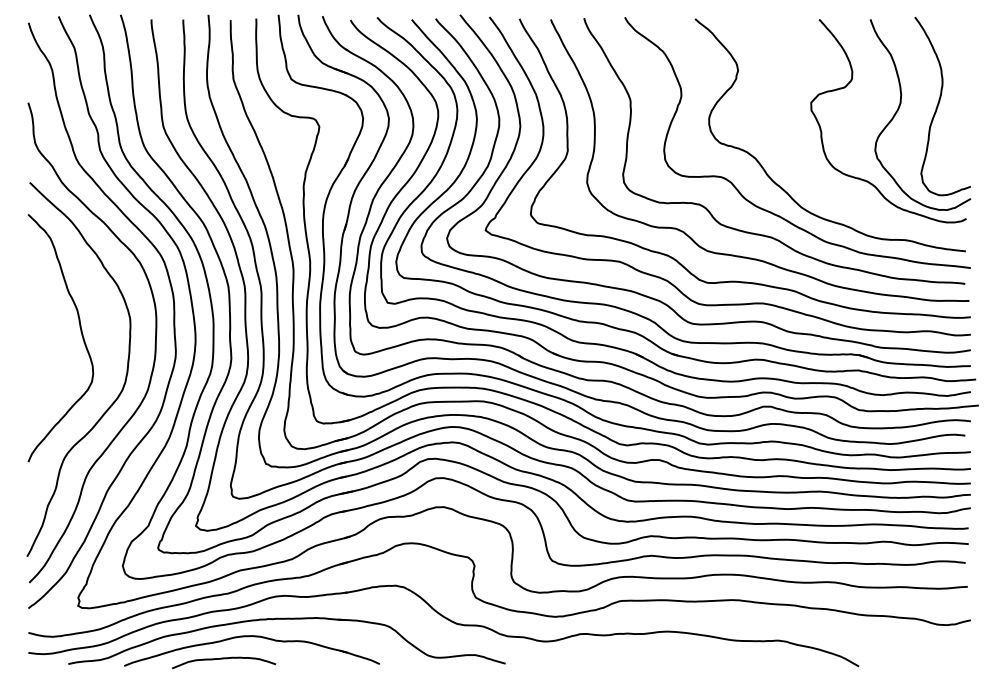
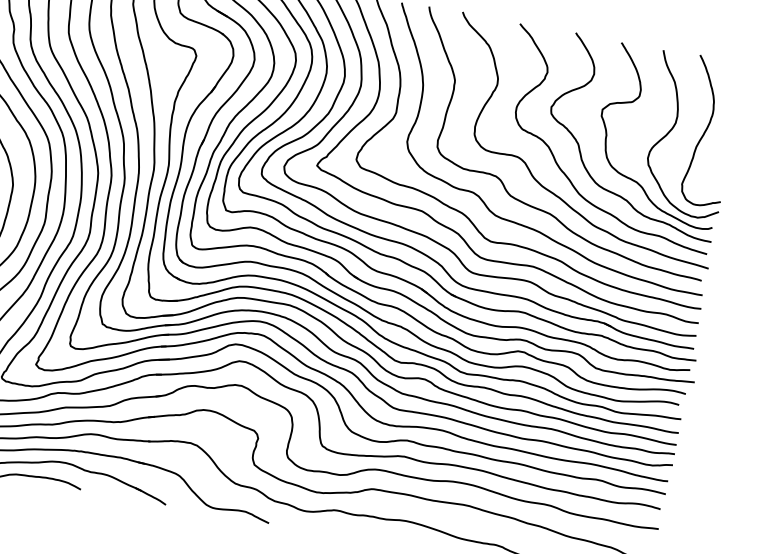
curve: (792, 151) -> (580, 146), added

